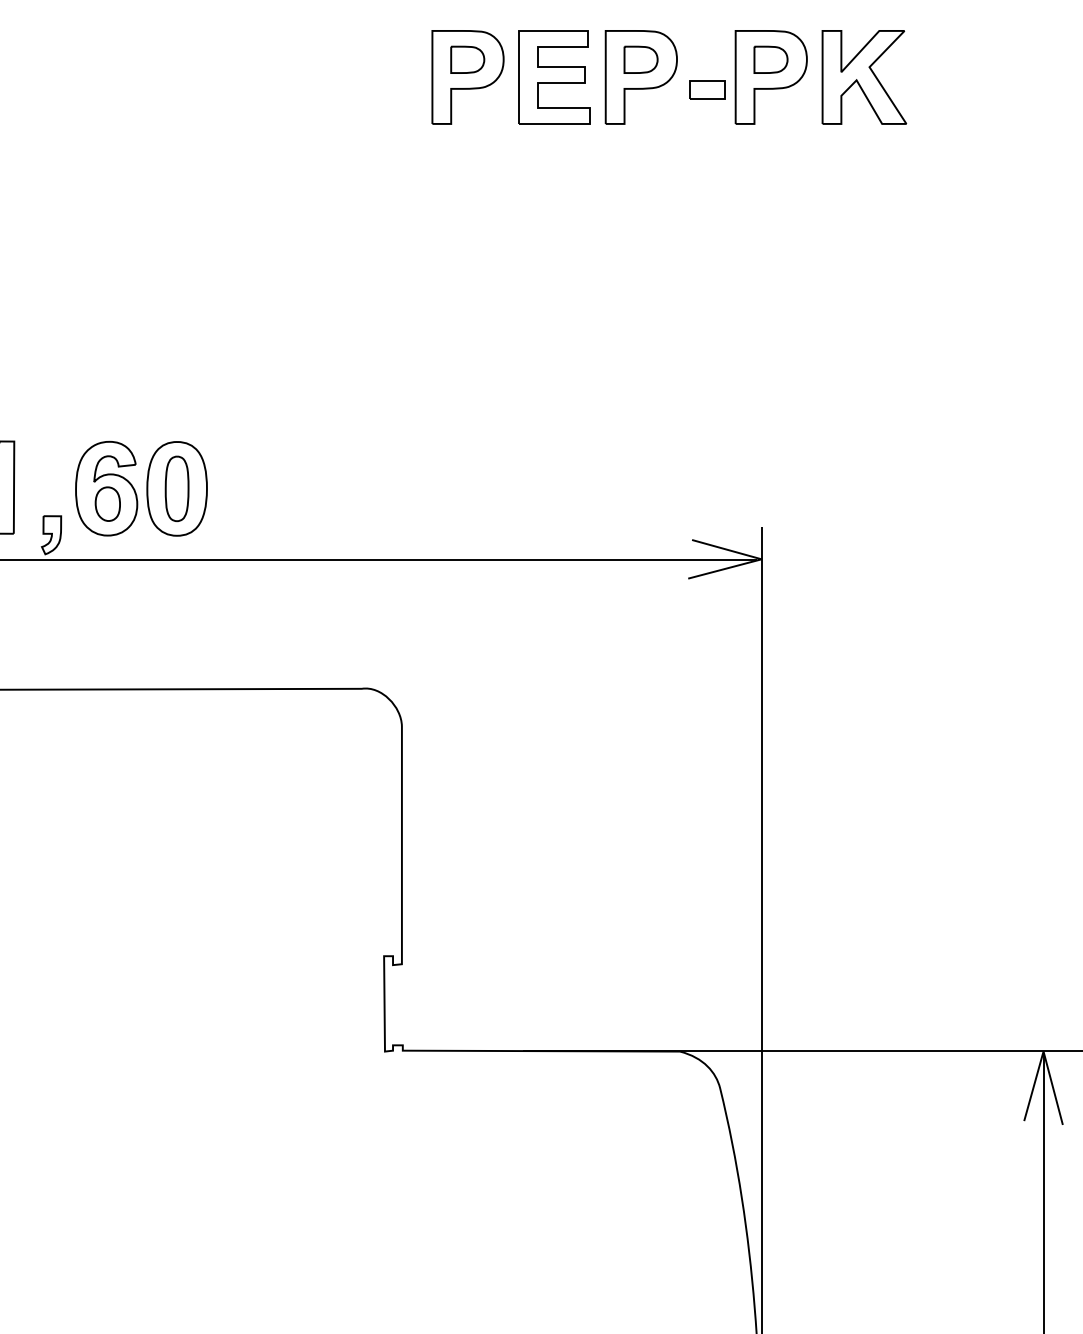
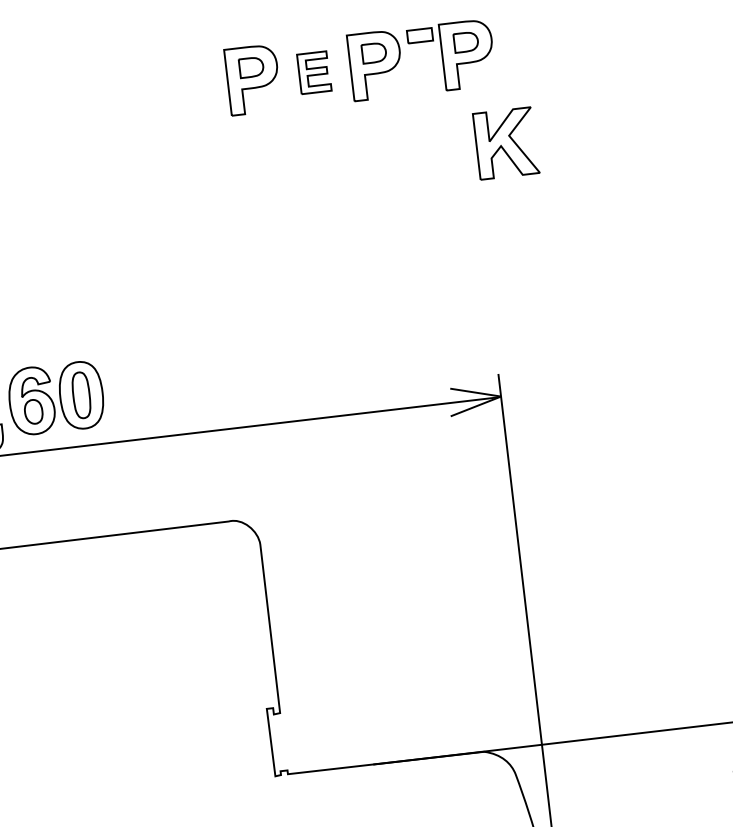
part: (554, 77) -> (314, 72), size x0.6
part: (864, 77) -> (506, 143), moved
part: (707, 89) -> (419, 35), moved

